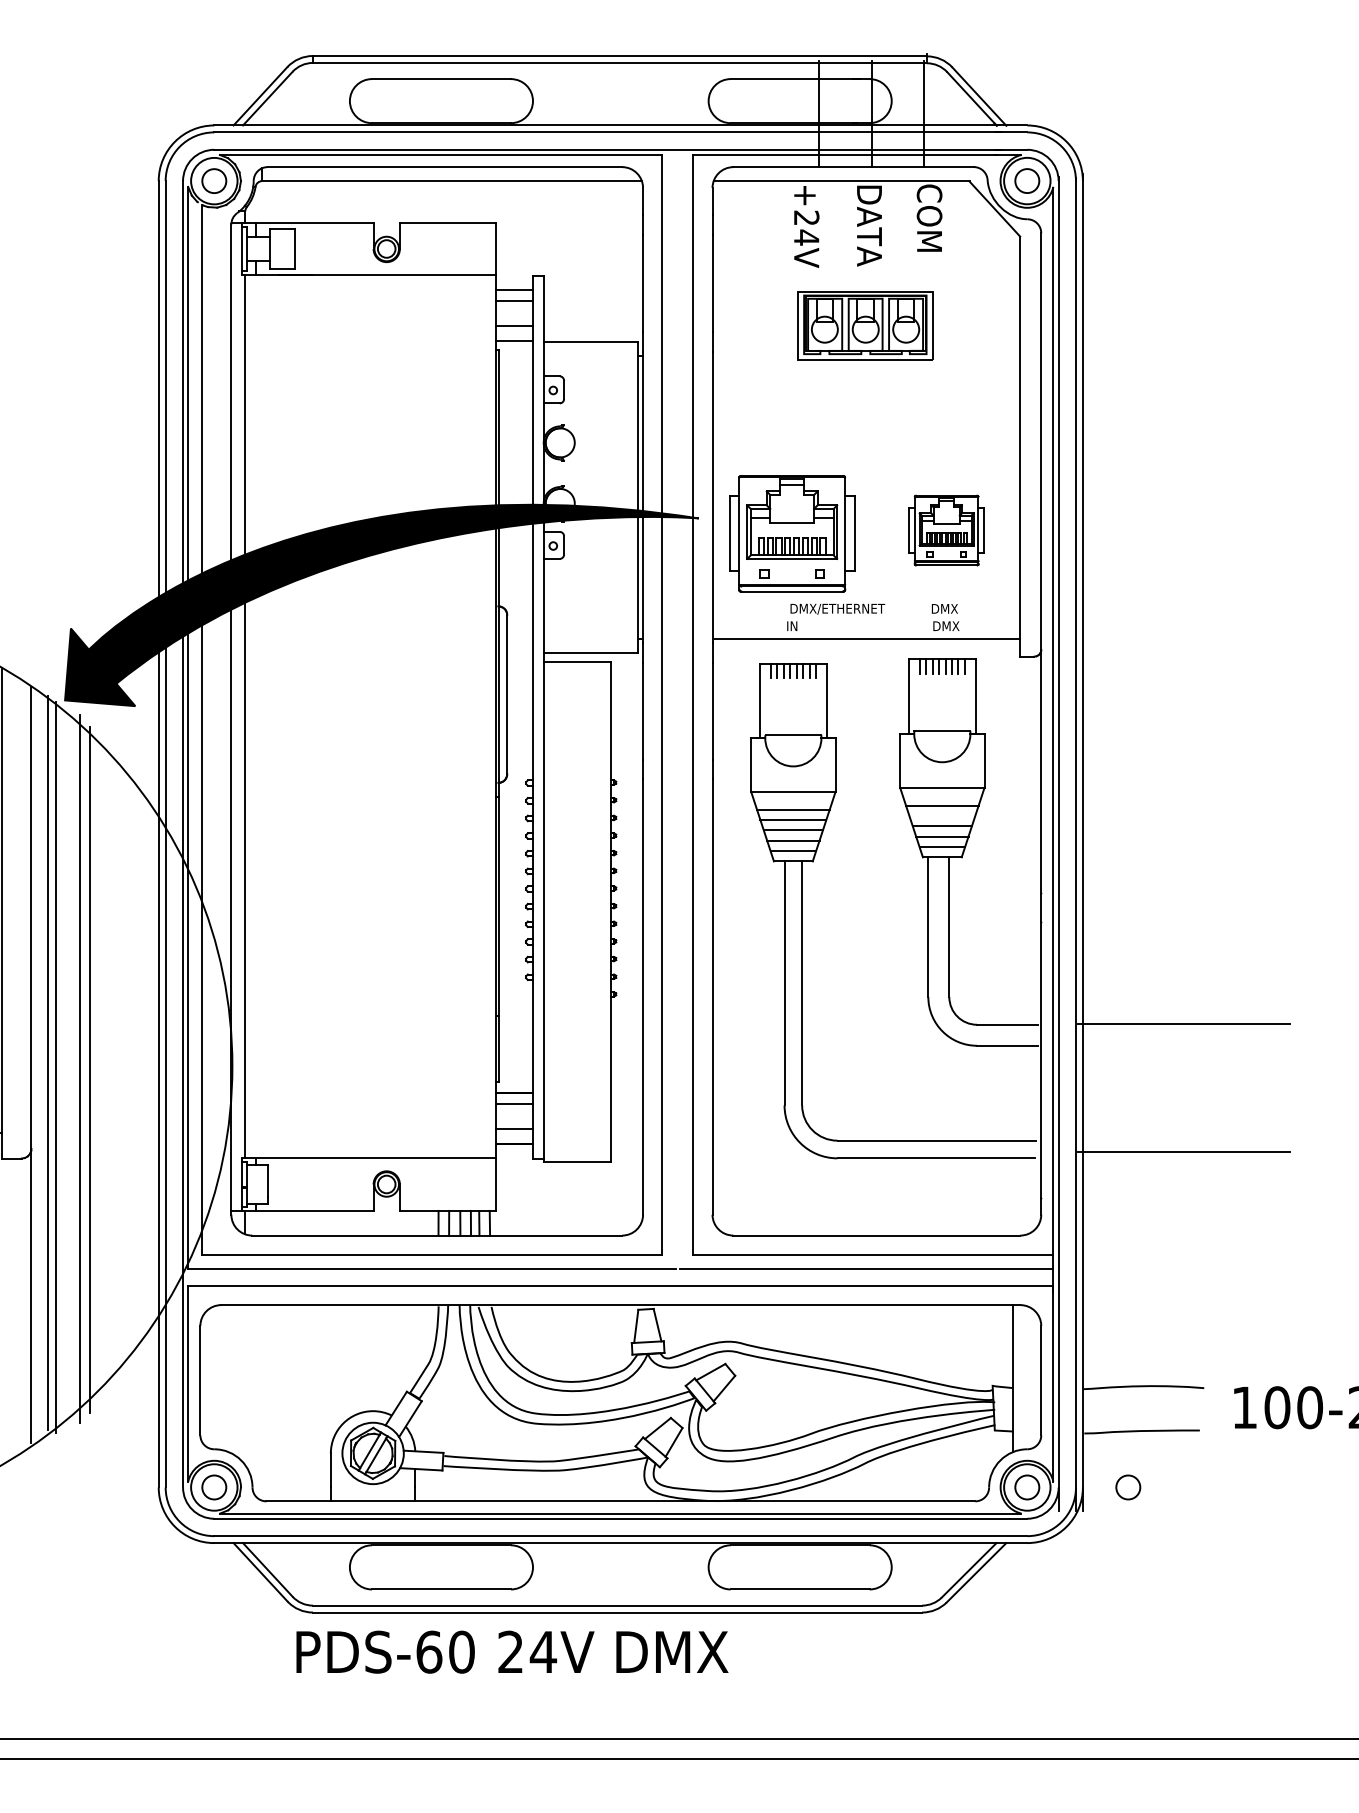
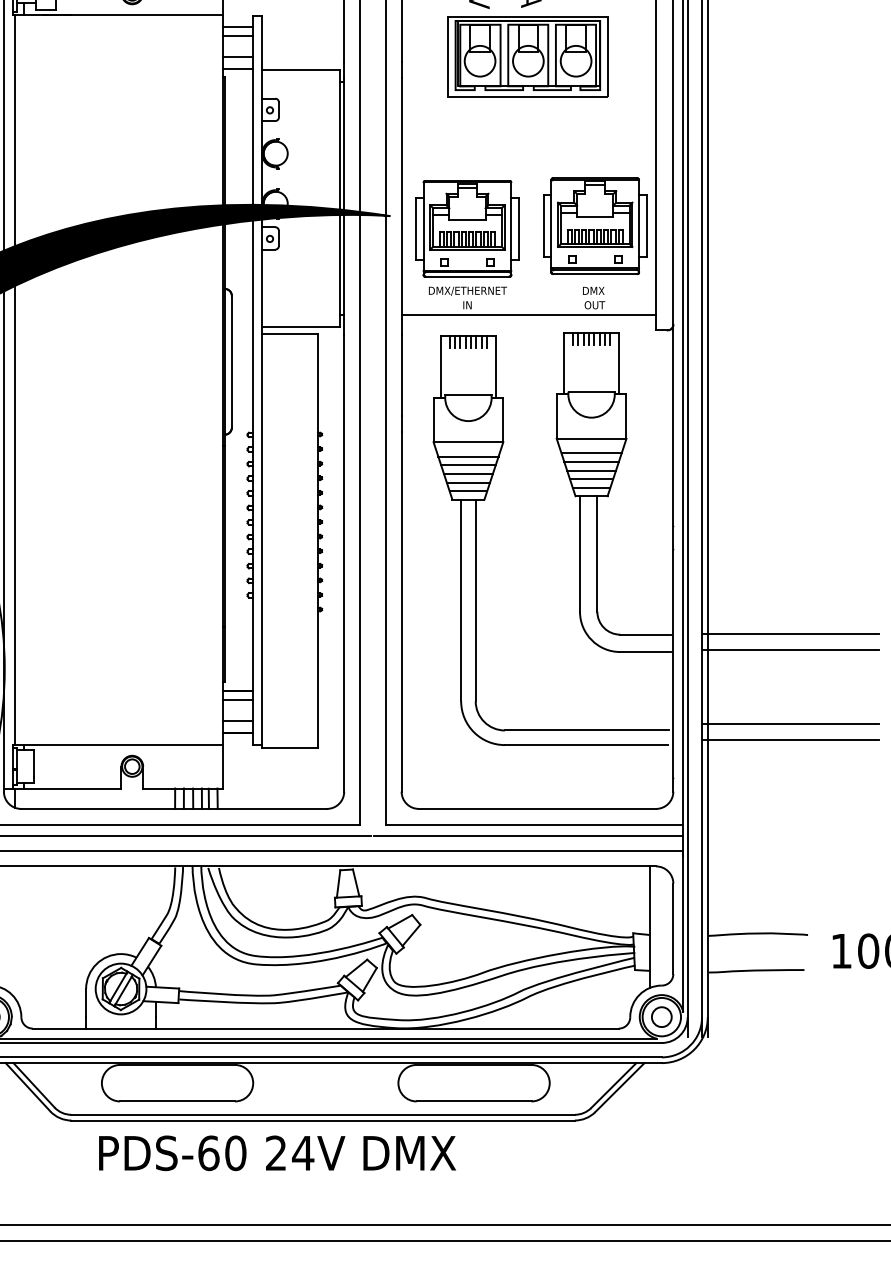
part: (865, 326) -> (528, 57), size x1.43
part: (946, 530) -> (595, 226), size x1.67
text: (837, 609) -> (467, 291), moved
text: (946, 626) -> (595, 305), DMX -> OUT
line: (942, 815) -> (591, 461), added
line: (1183, 1043) -> (790, 650), added
line: (1183, 1132) -> (790, 723), added
circle: (1128, 1487) -> (745, 1017), removed
text: (512, 1651) -> (277, 1152), moved

